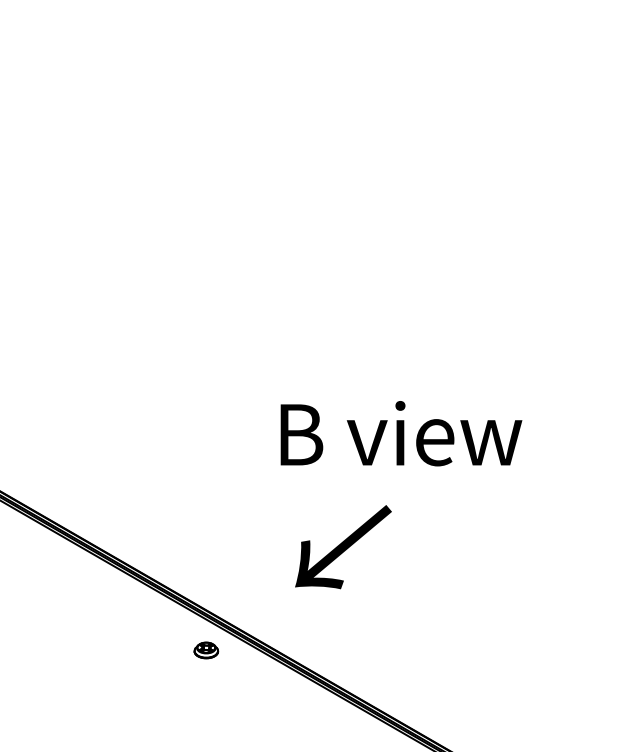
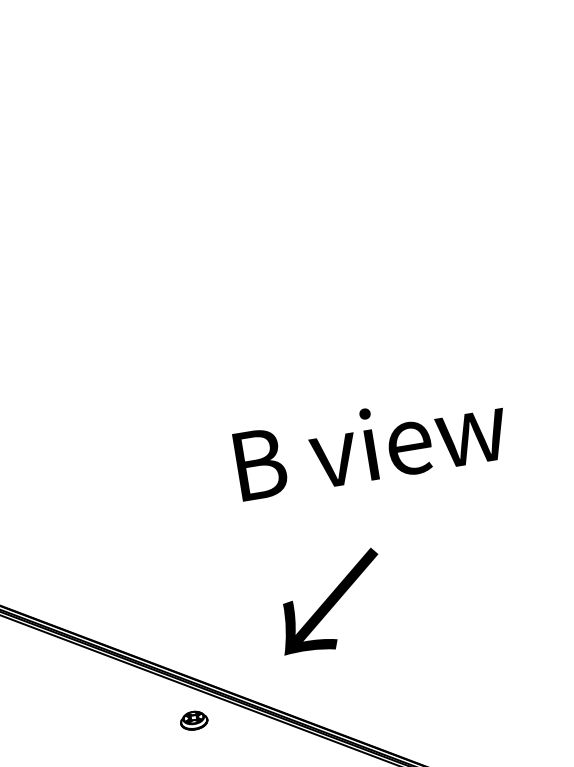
text: (343, 547) -> (331, 602), moved

